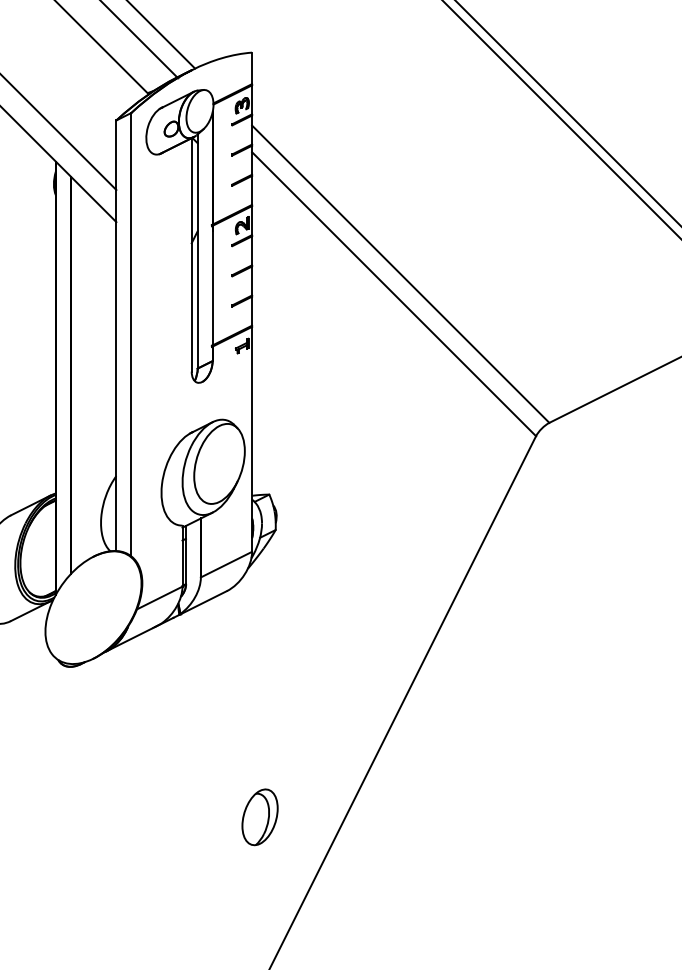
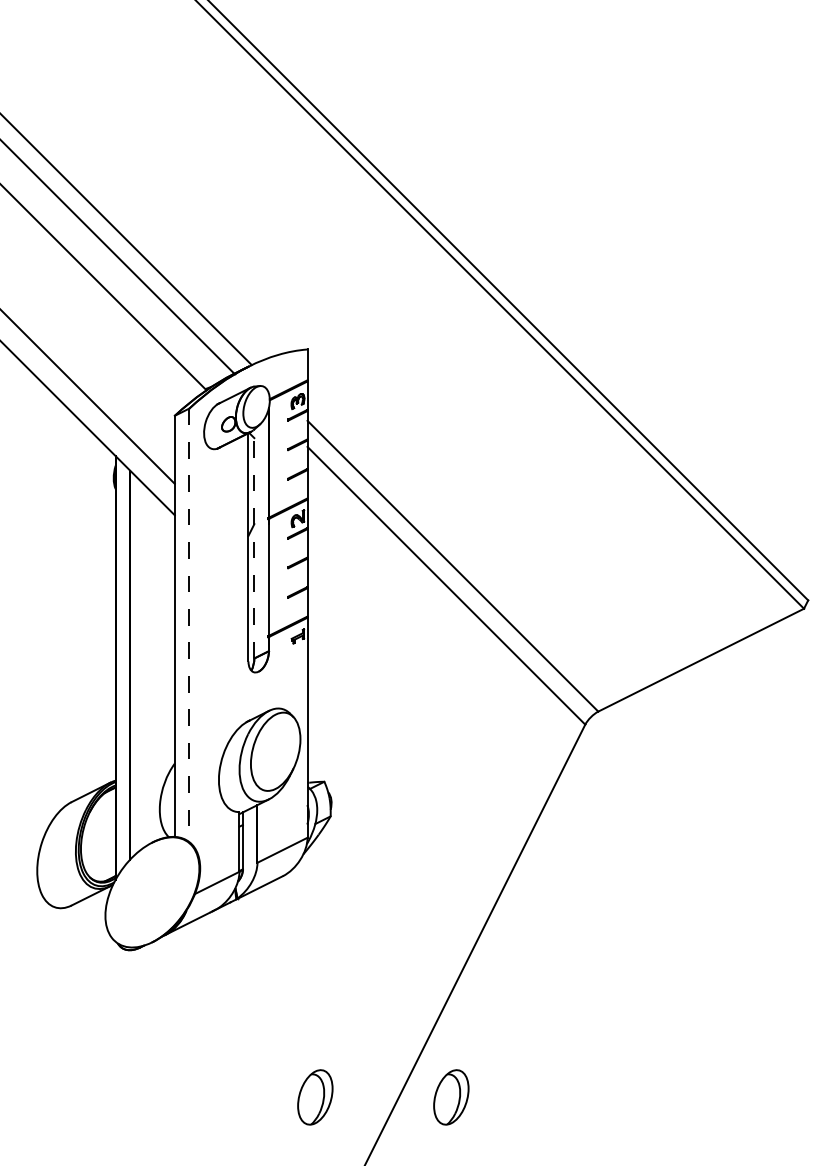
line: (197, 250) -> (254, 543), solid -> dashed
line: (131, 334) -> (189, 625), solid -> dashed
part: (399, 817) -> (451, 1097), added

